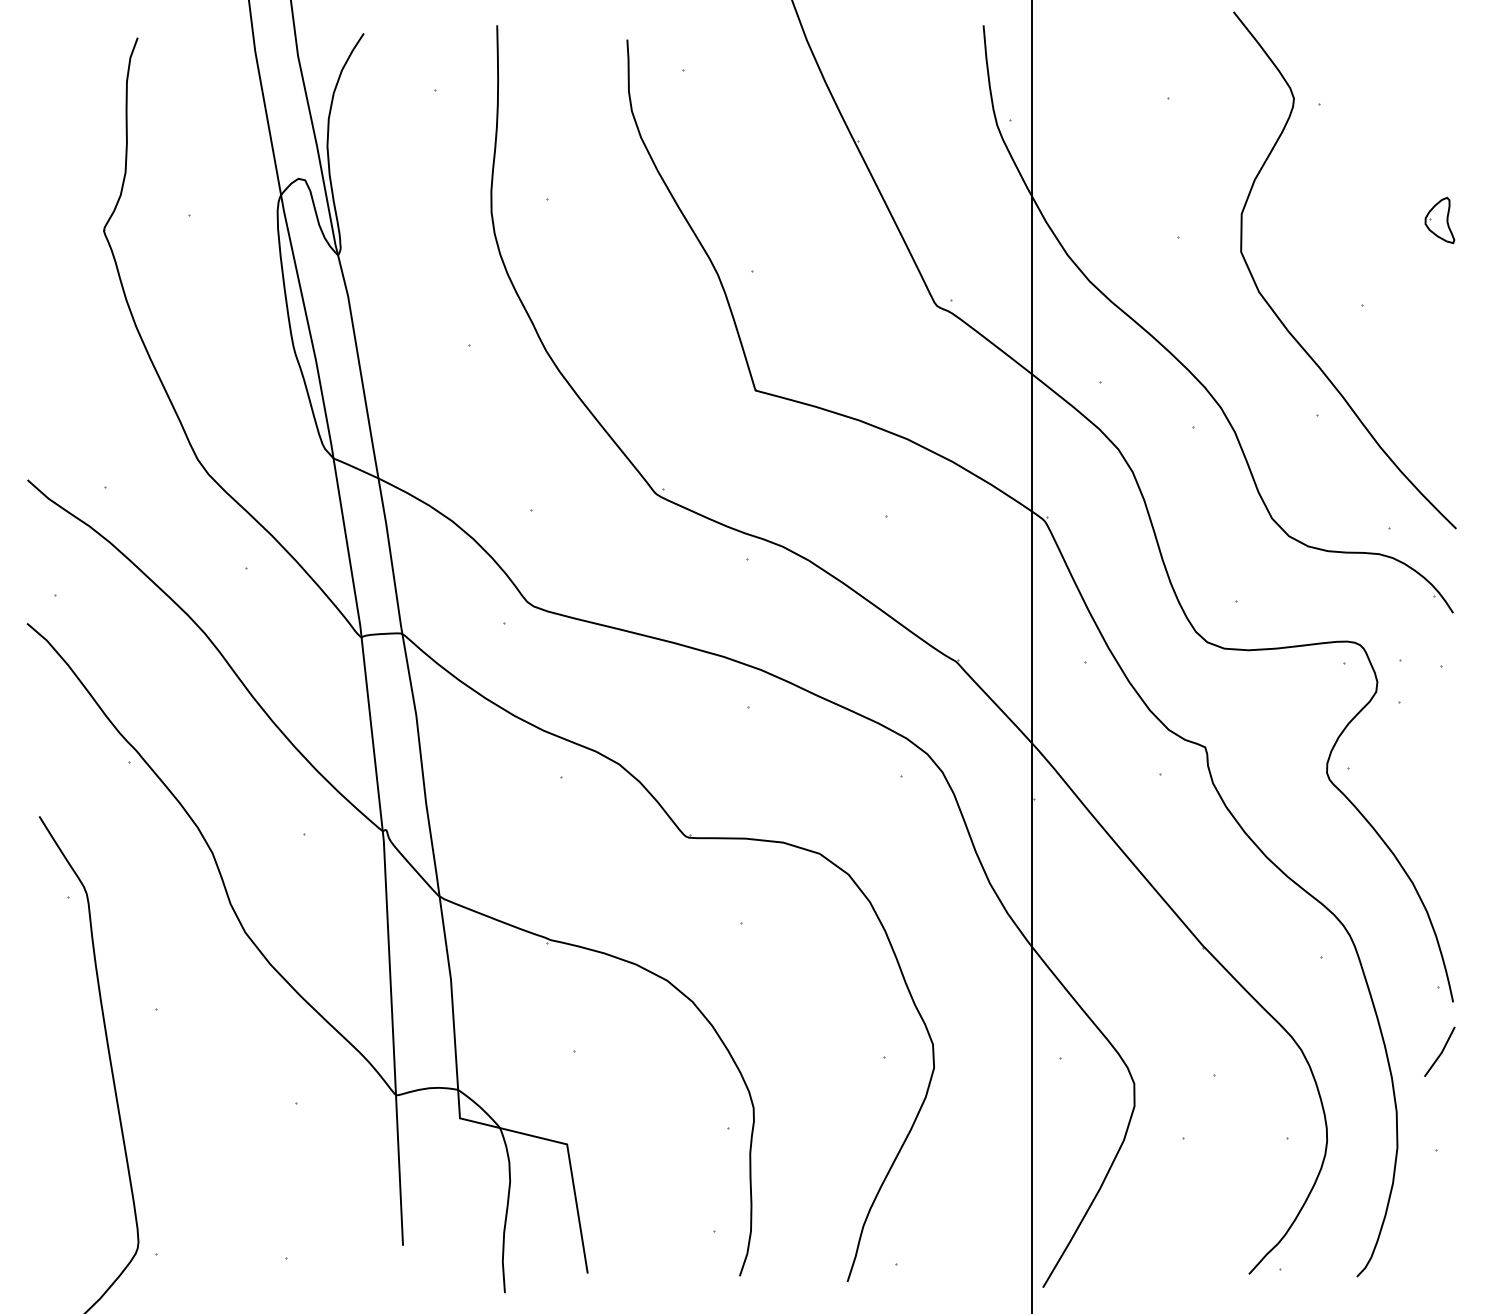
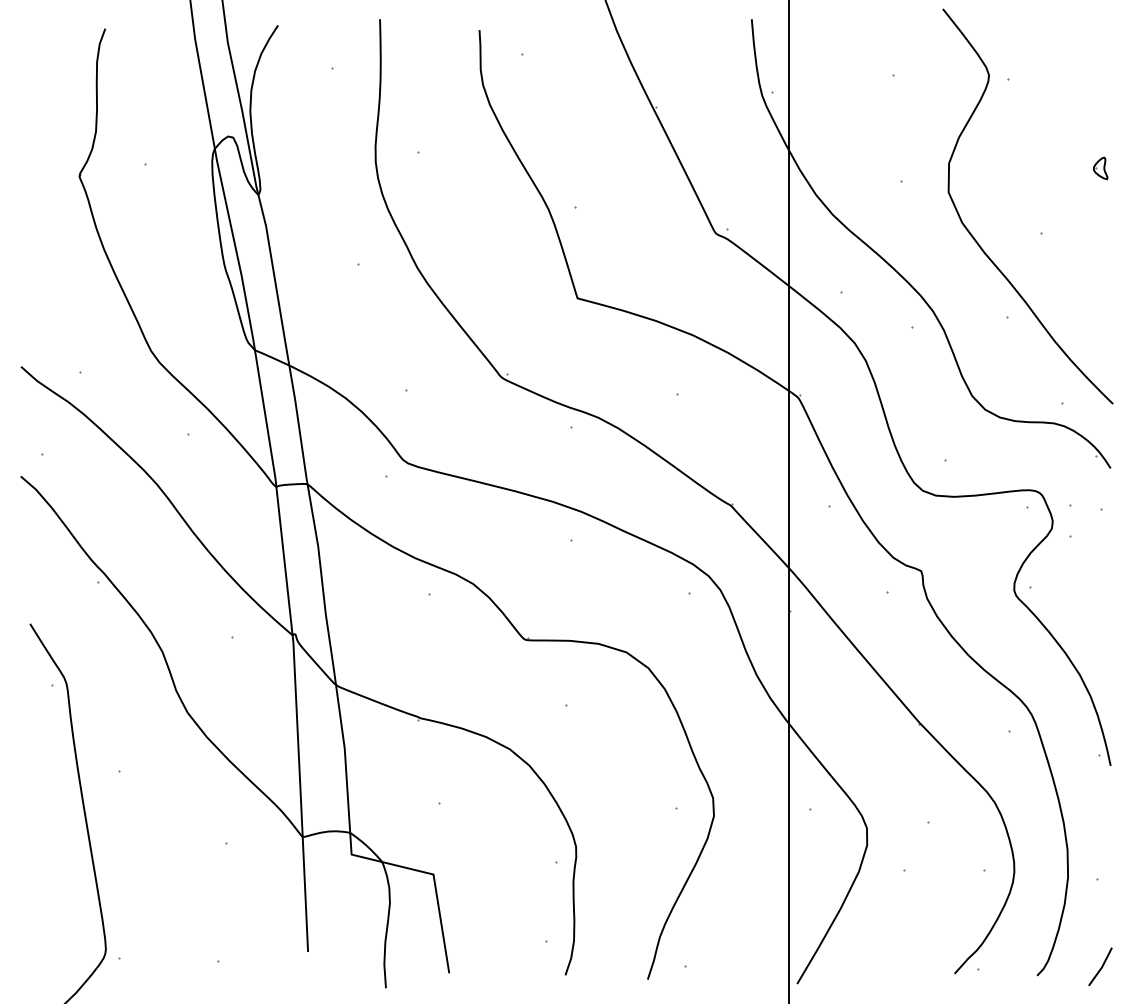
part: (1439, 220) -> (1100, 168), size x0.62
line: (1441, 1051) -> (1101, 966), moved

